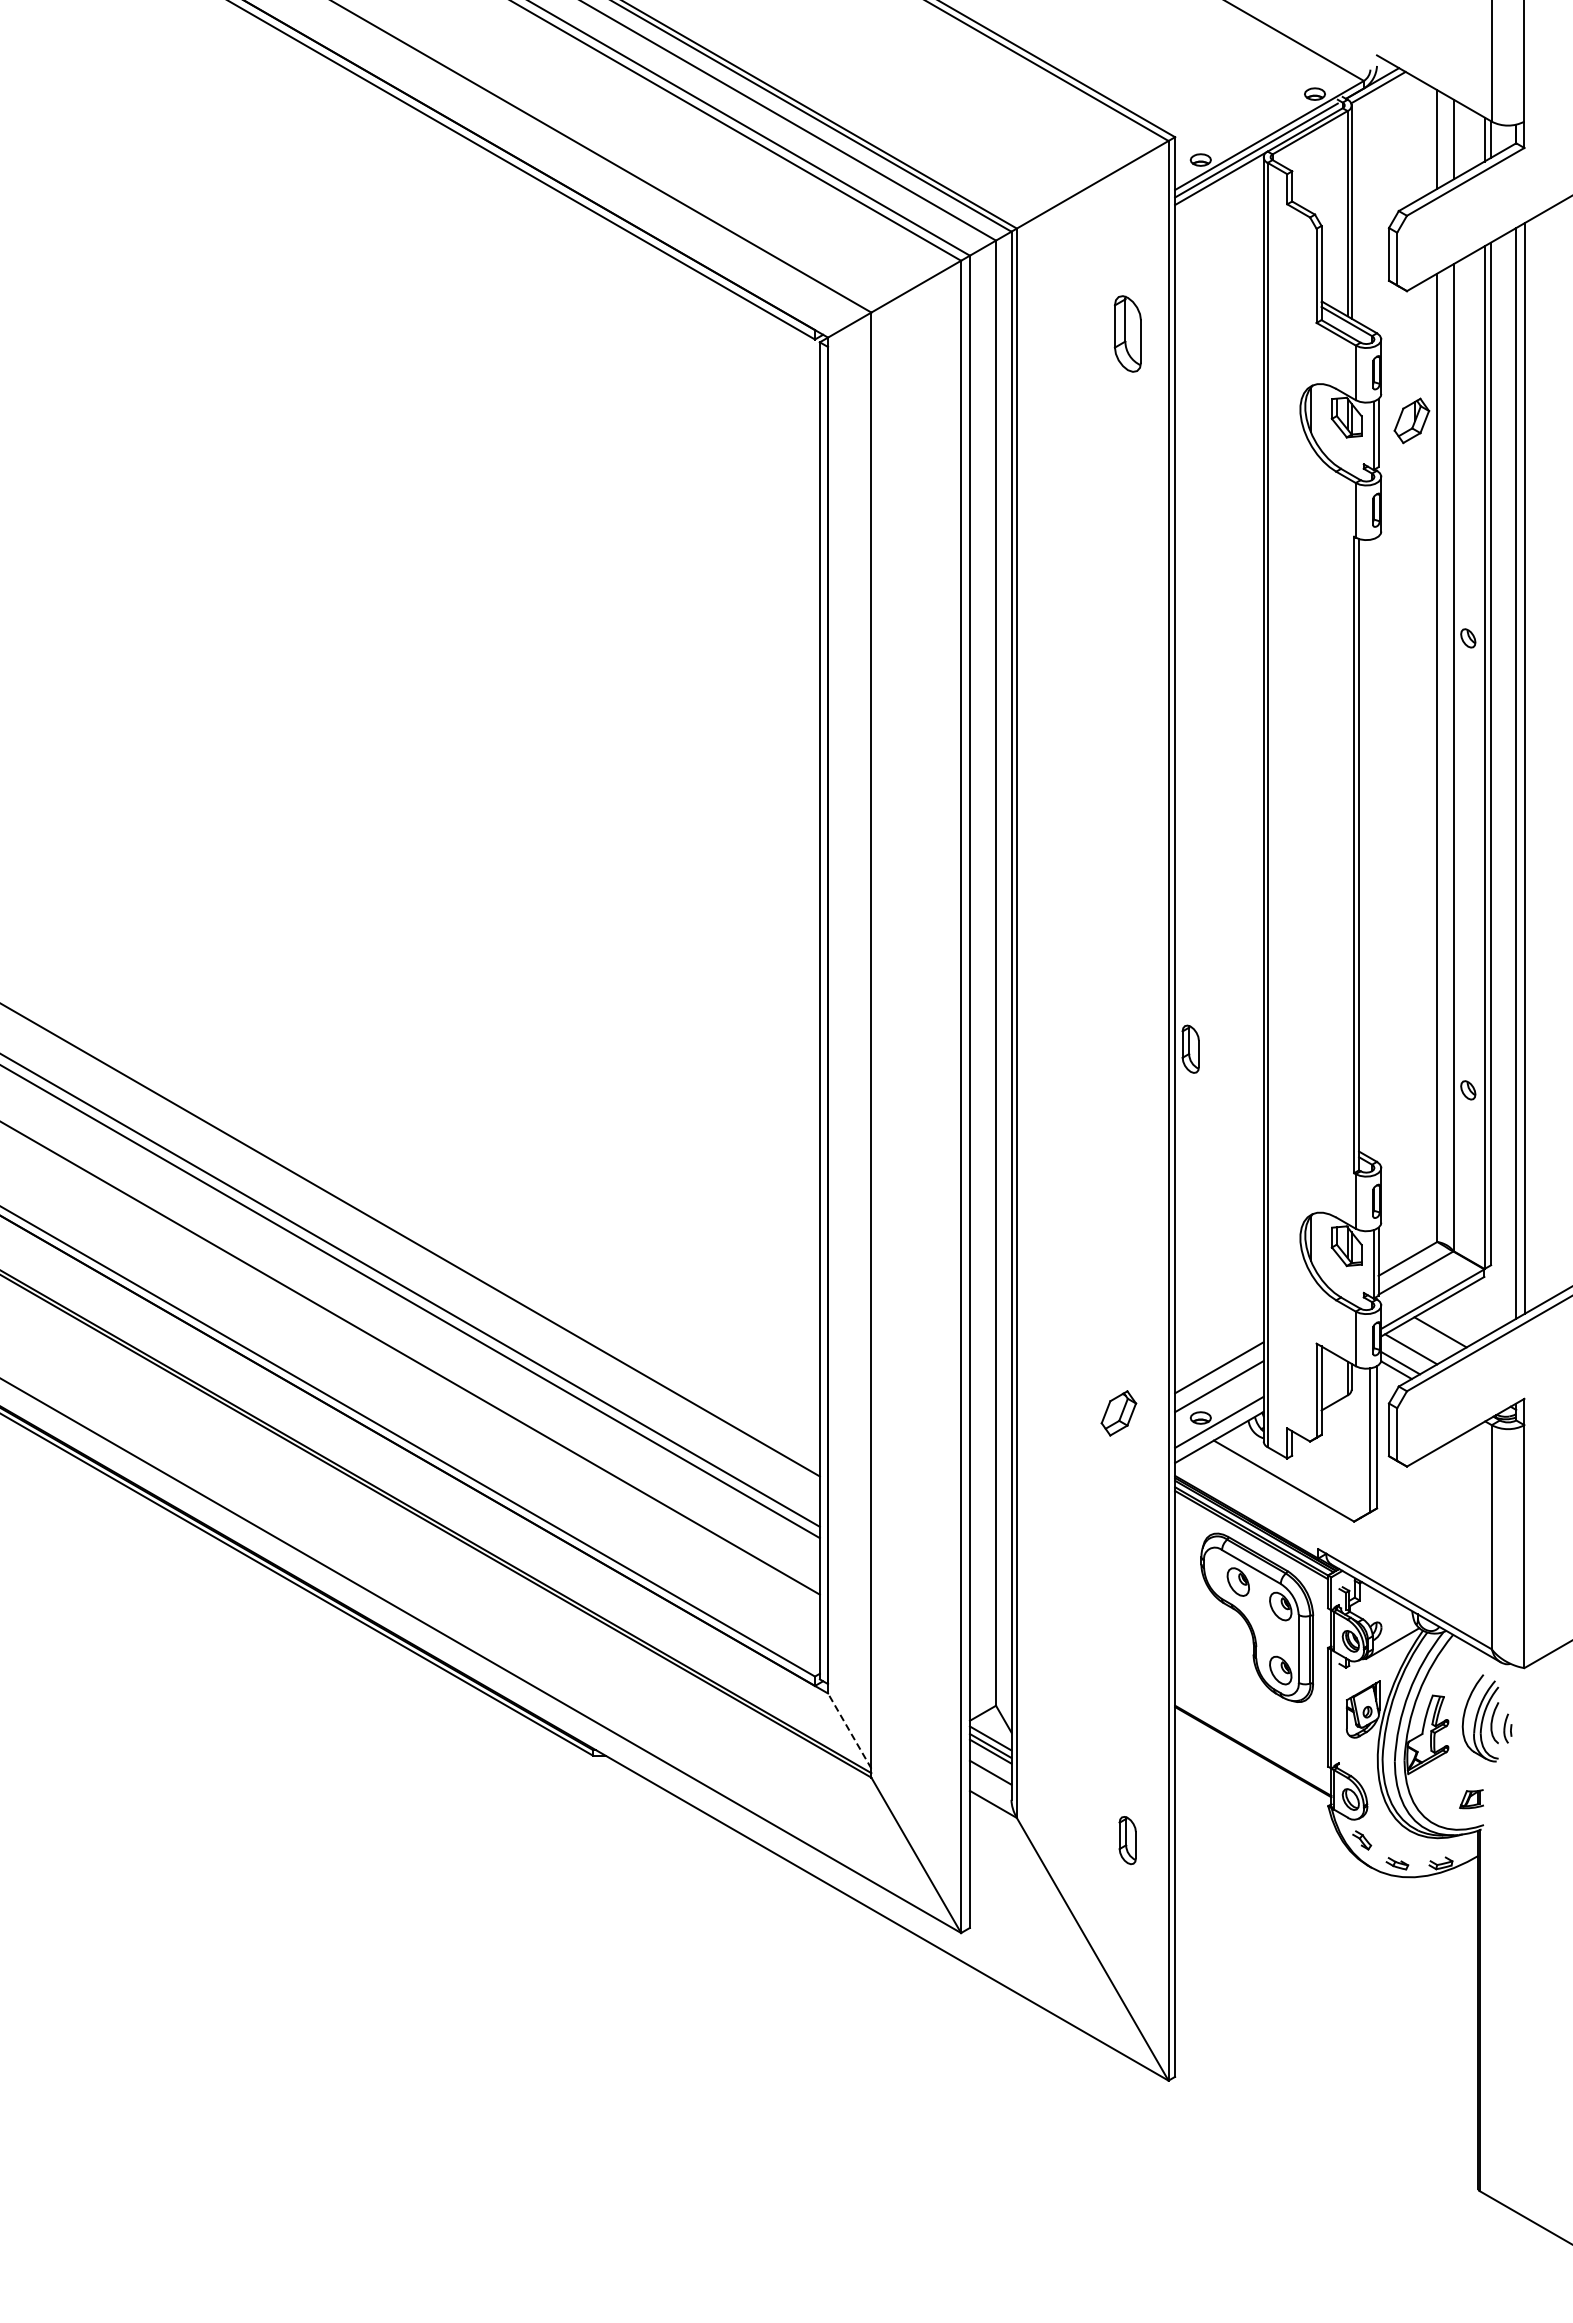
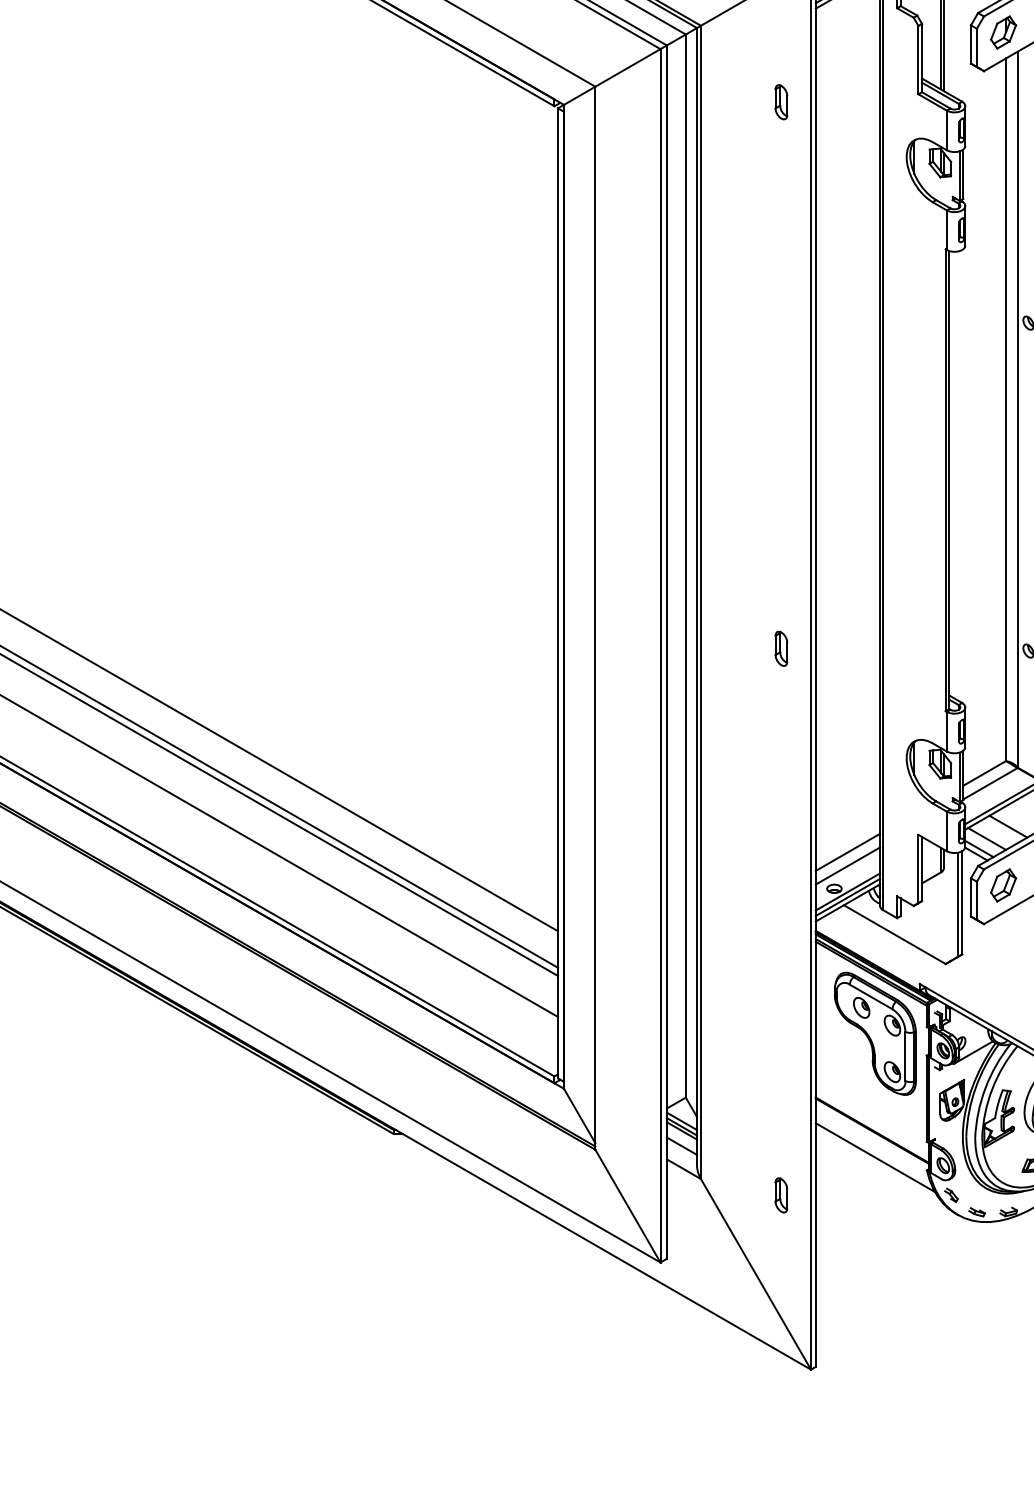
part: (1127, 333) -> (781, 101), size x0.62
part: (1411, 420) -> (1003, 32), moved
part: (1190, 1048) -> (781, 648), moved
part: (1118, 1413) -> (1003, 885), moved
line: (1219, 1429) -> (847, 897), added
line: (849, 1730) -> (579, 1115), dashed -> solid
line: (1257, 1788) -> (875, 1157), added

